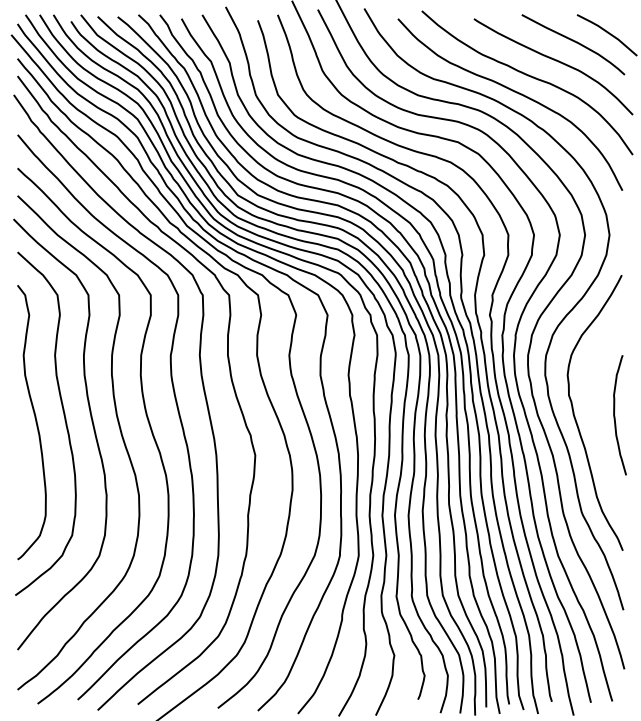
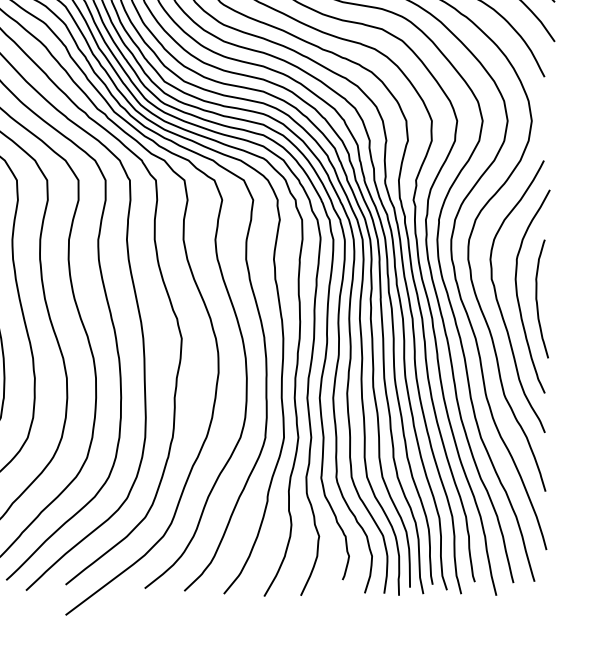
curve: (595, 407) -> (517, 291), added

